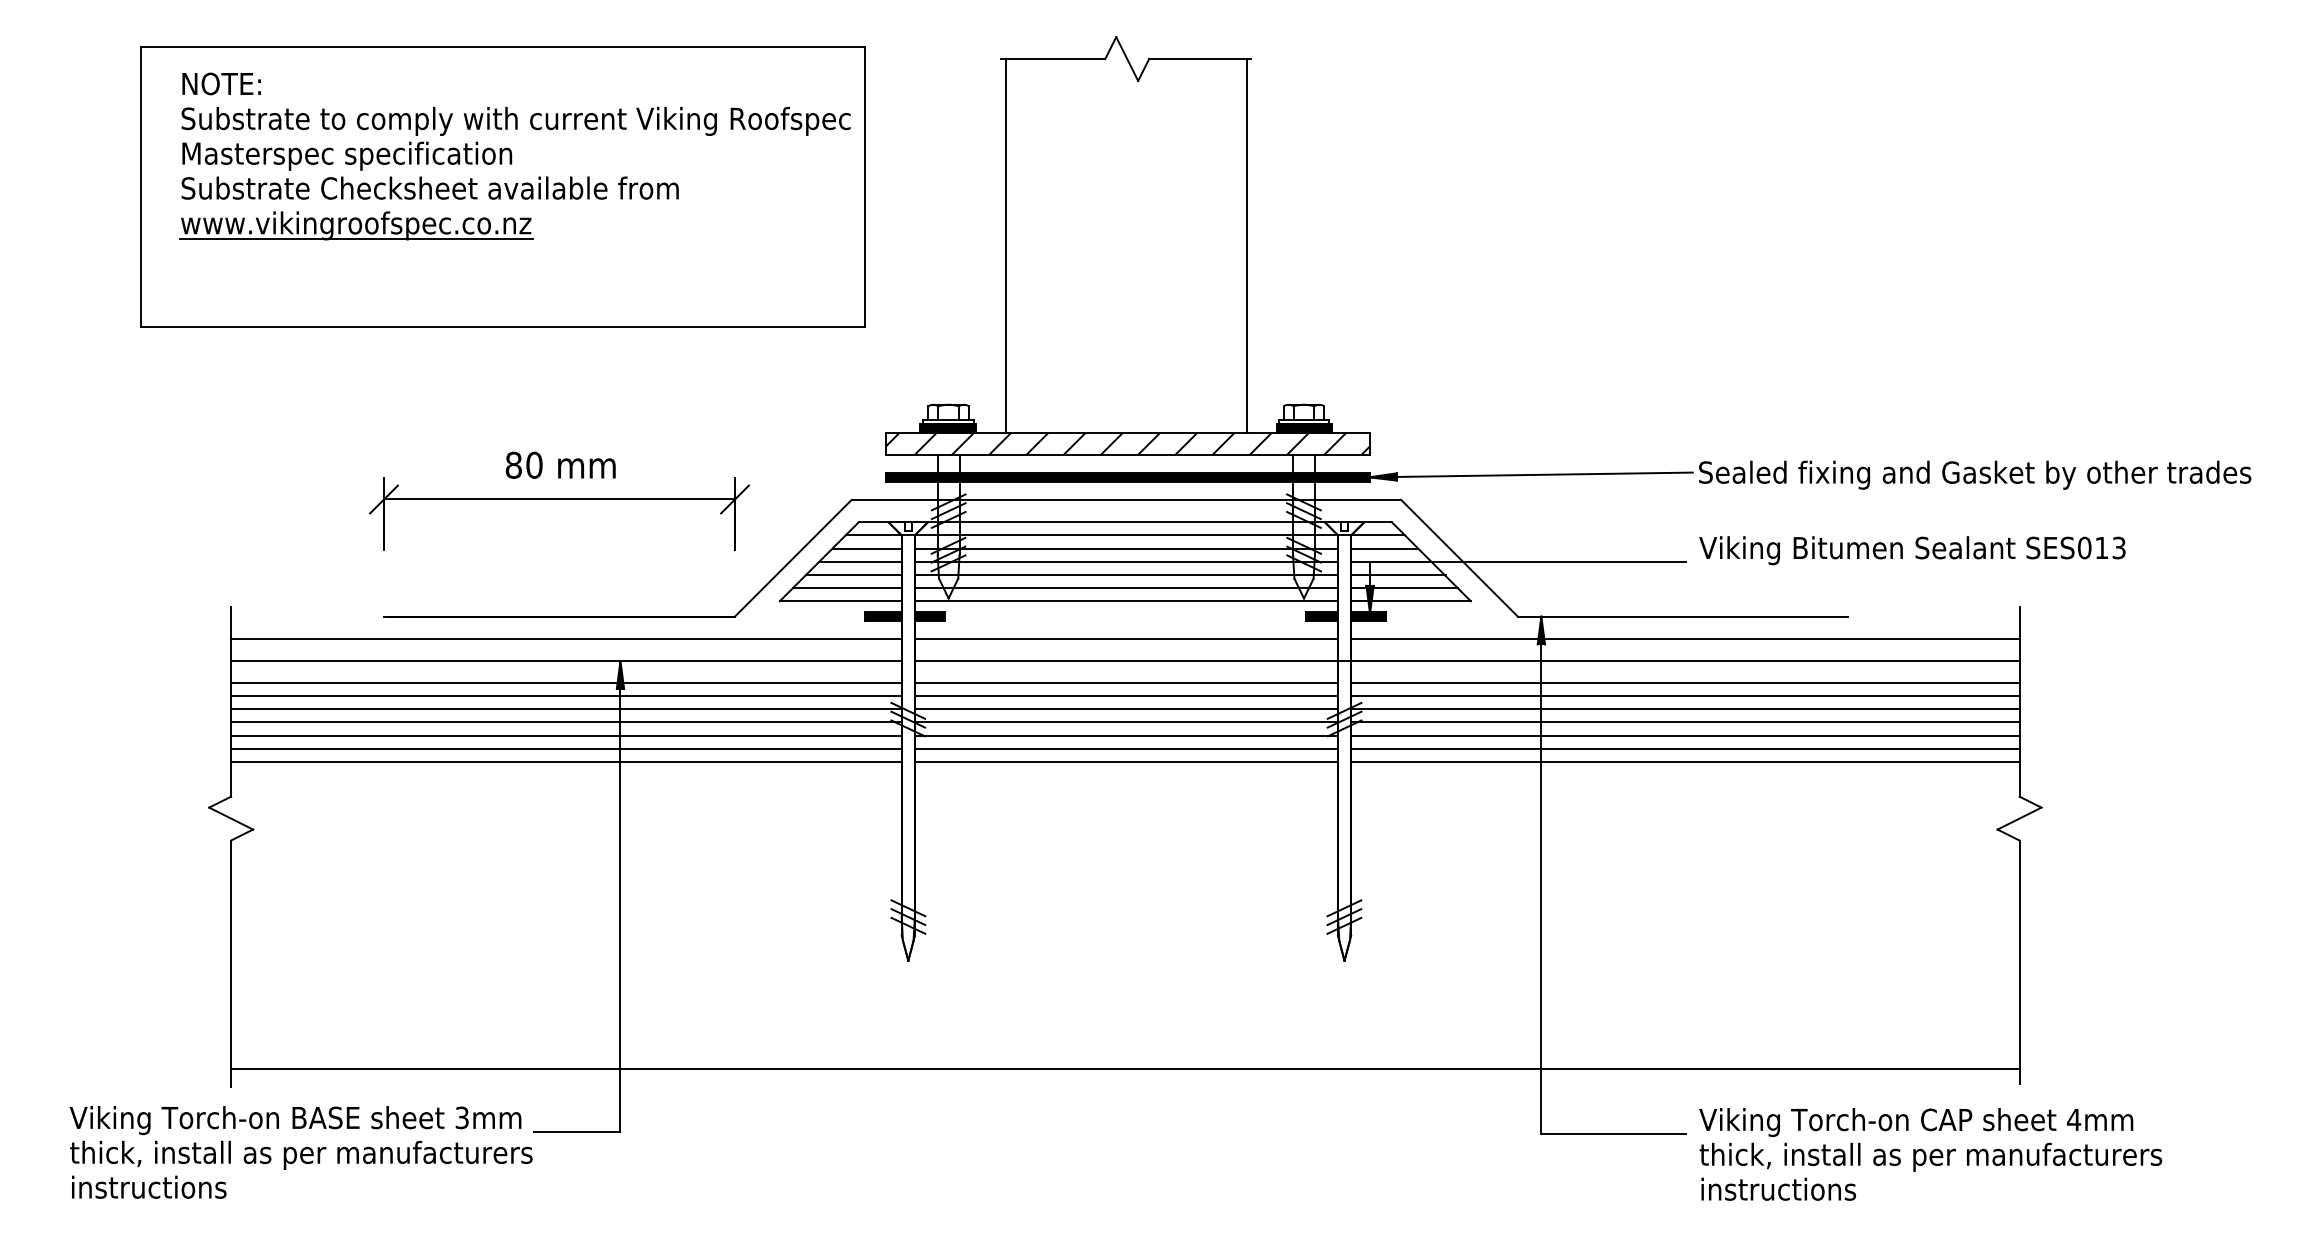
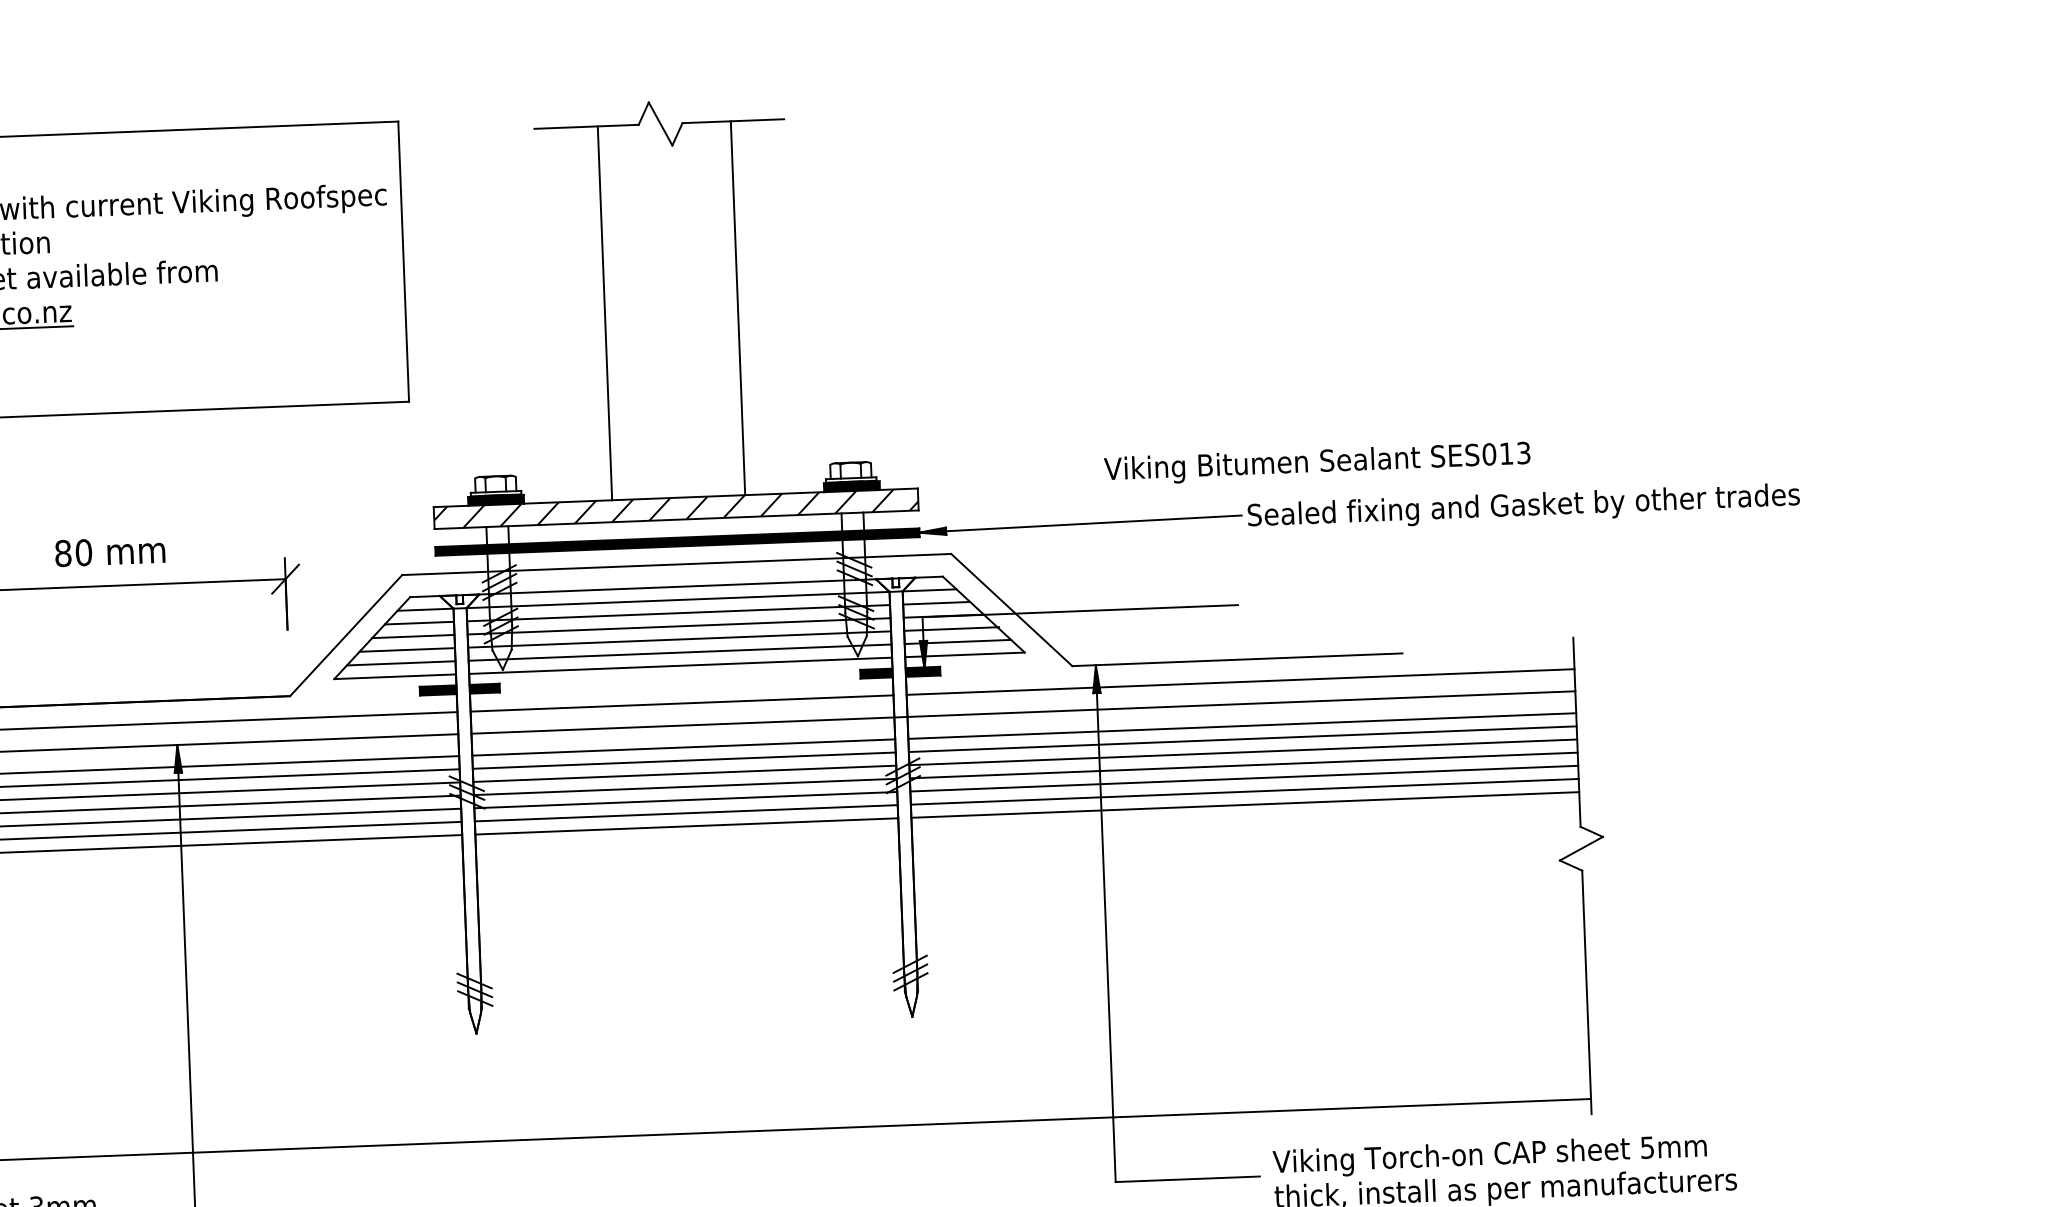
line: (1006, 246) -> (605, 313), moved
line: (1246, 246) -> (738, 308), moved
text: (1912, 550) -> (1317, 463), moved
text: (2074, 1120) -> (1647, 1148), 4mm -> 5mm

